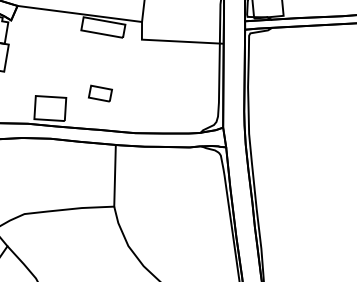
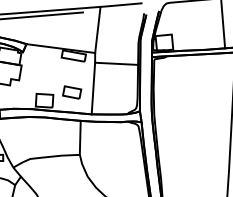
line: (138, 86) -> (93, 88), added
part: (100, 93) -> (72, 92), size x1.43

